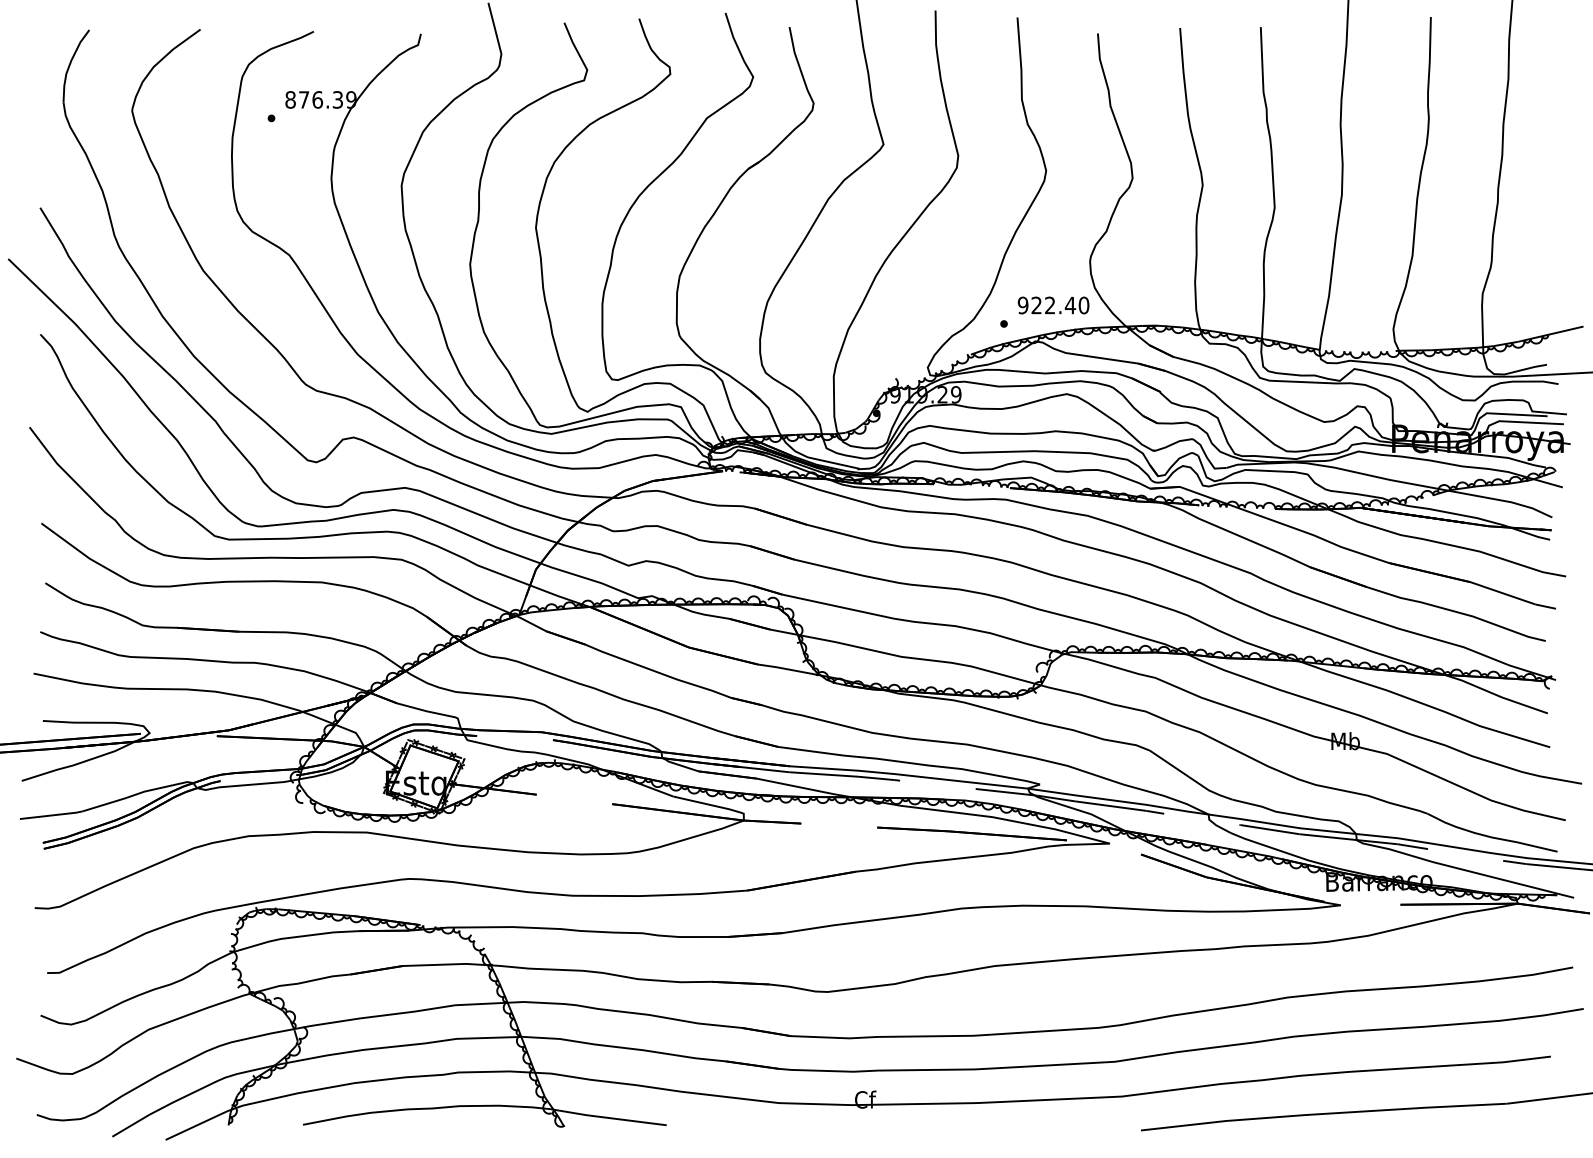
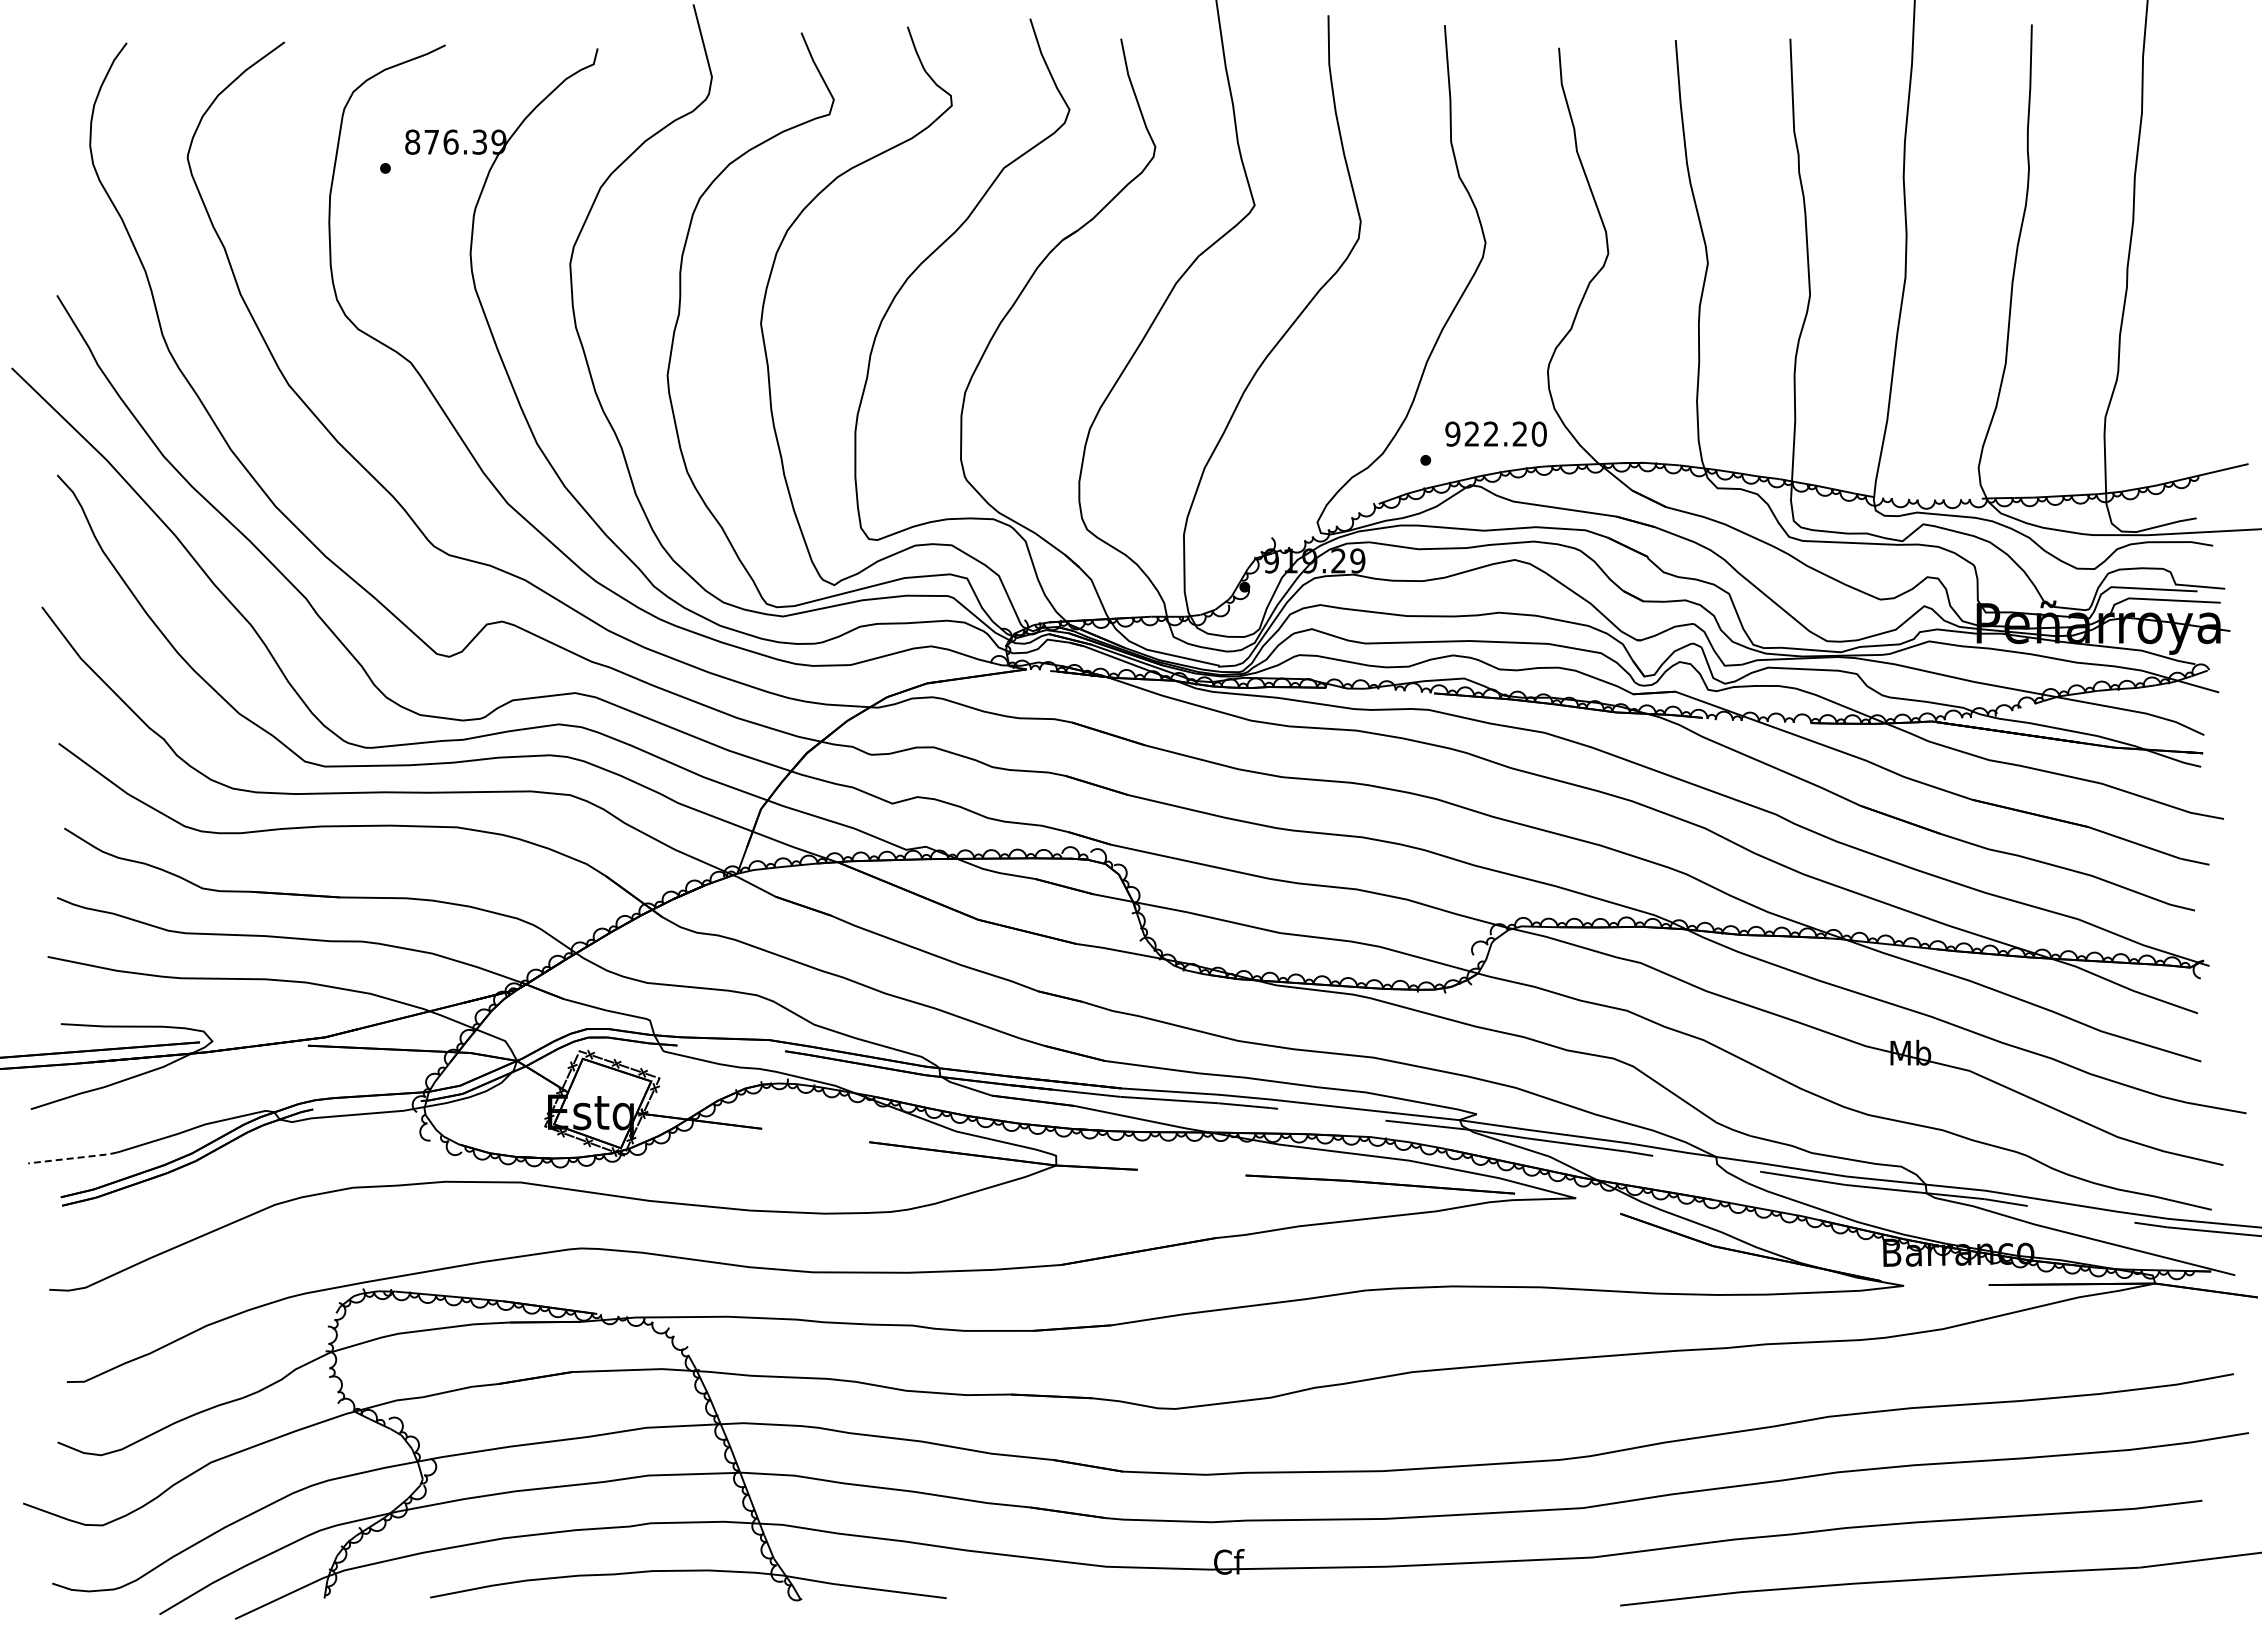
text: (1070, 305) -> (1520, 433), 922.40 -> 922.20
line: (51, 815) -> (73, 1158), solid -> dashed

